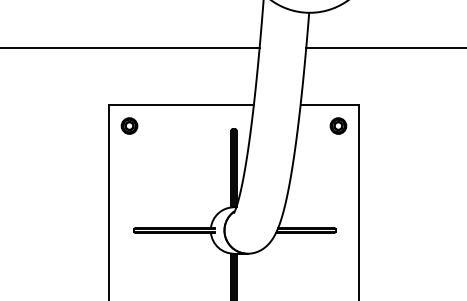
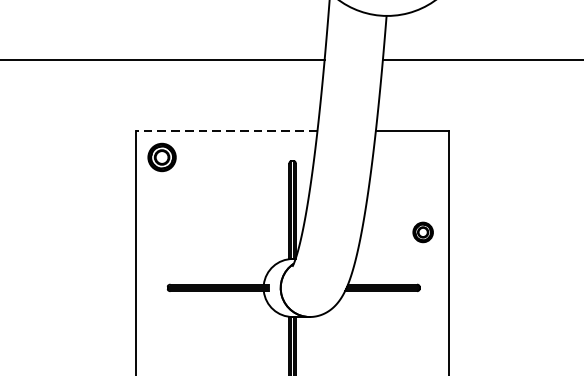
line: (181, 105) -> (227, 131), solid -> dashed
part: (129, 125) -> (162, 156), size x1.4
part: (338, 125) -> (423, 231), moved

